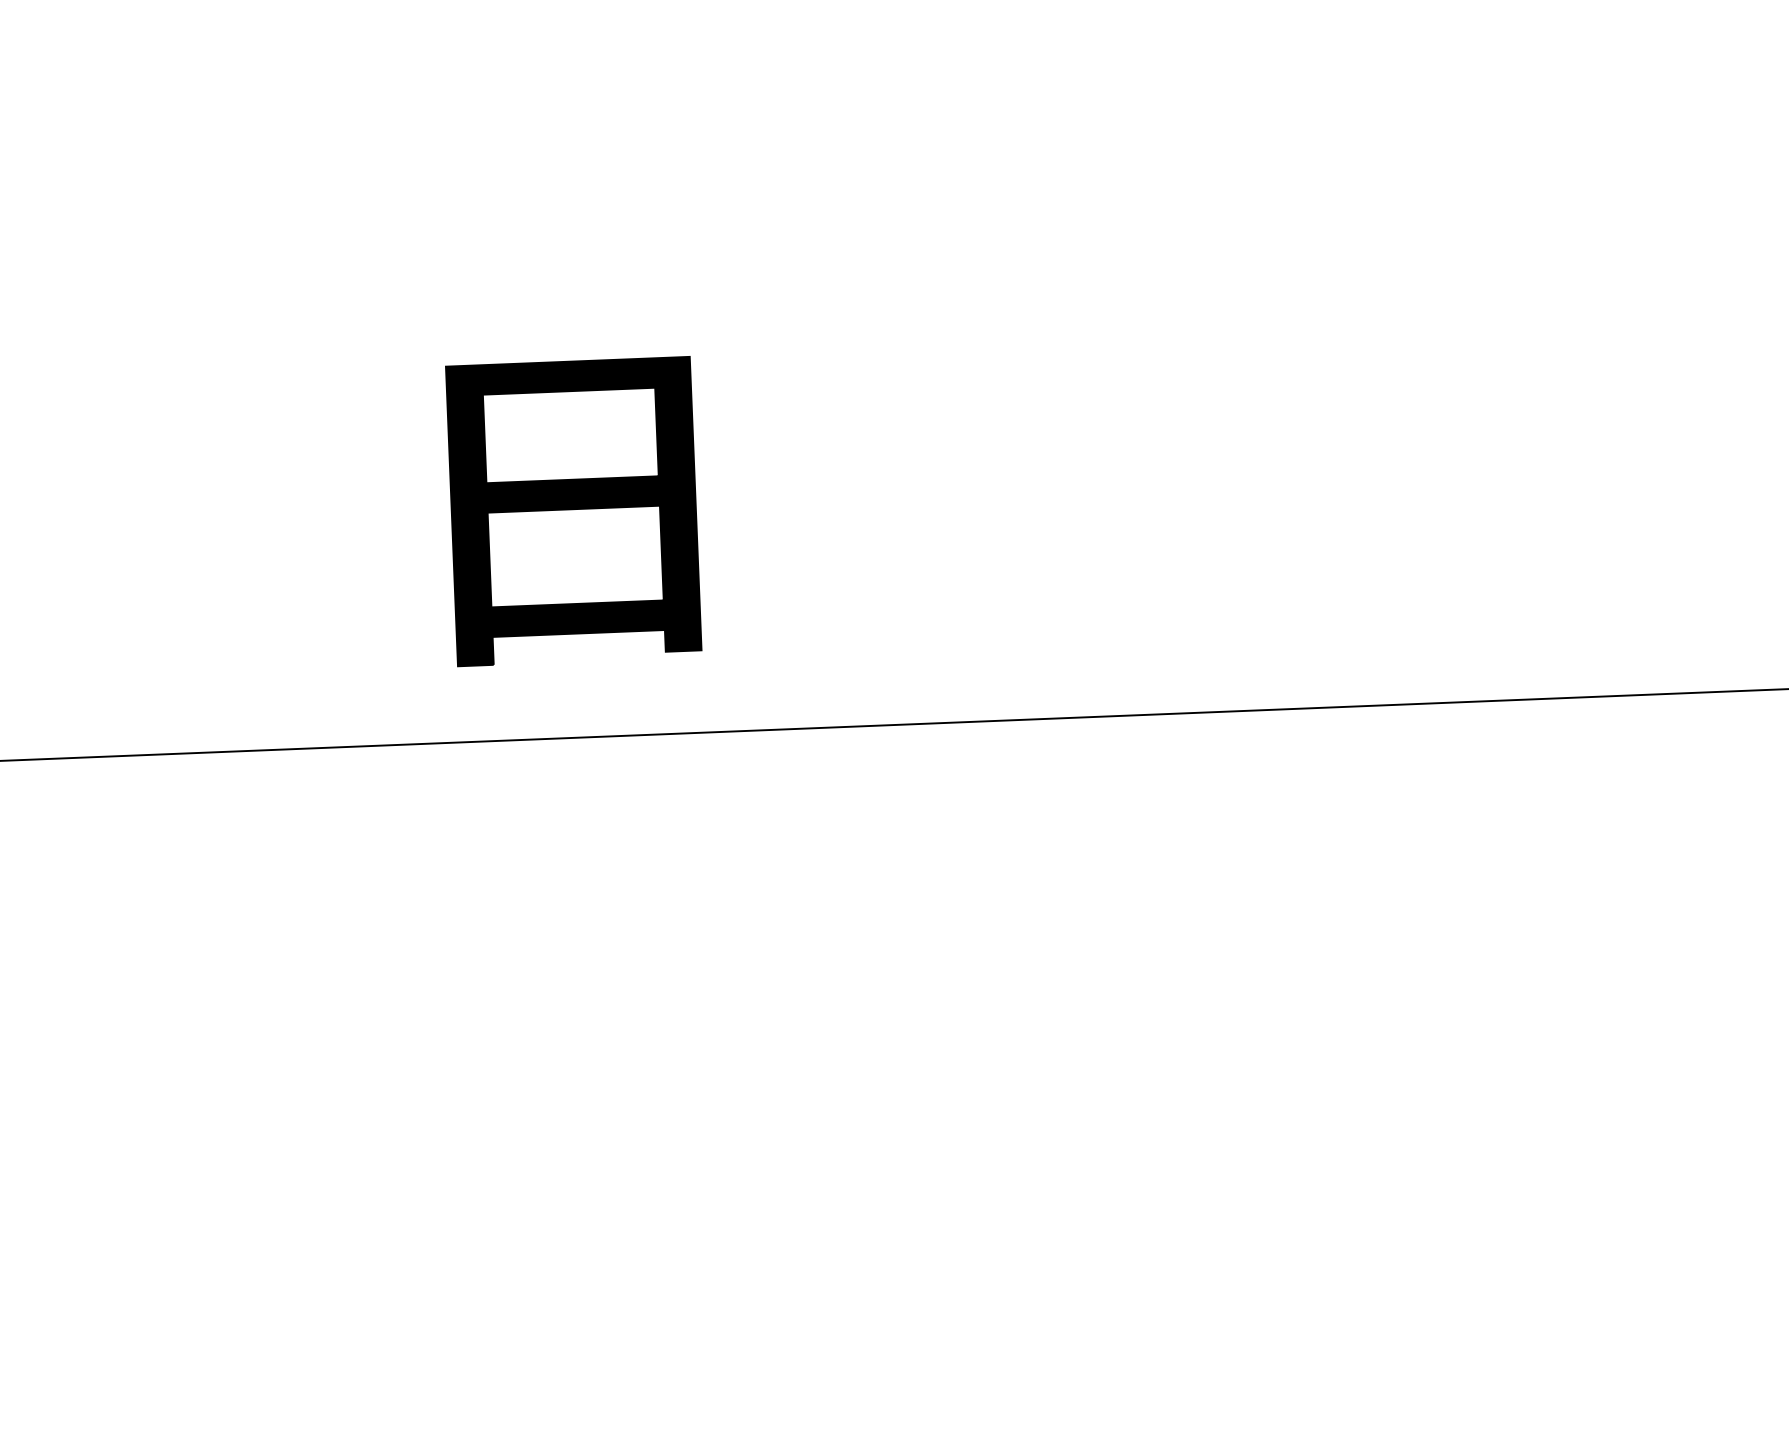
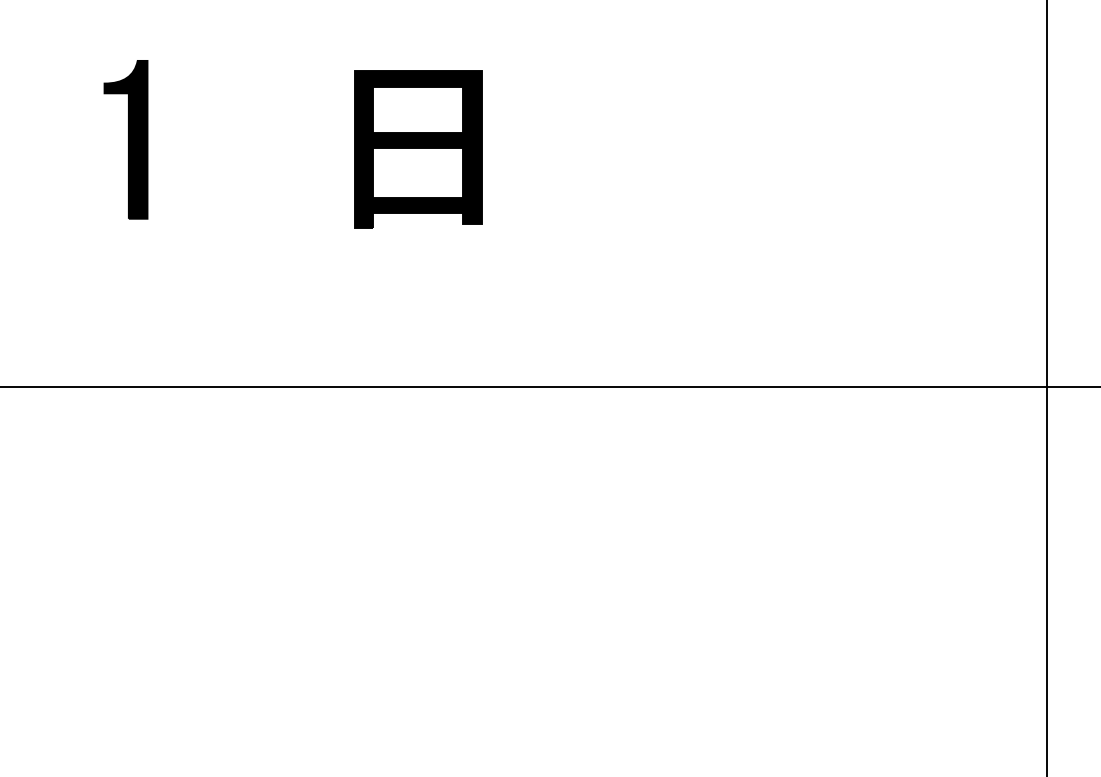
part: (106, 280) -> (125, 139), added
part: (574, 511) -> (418, 149), moved

